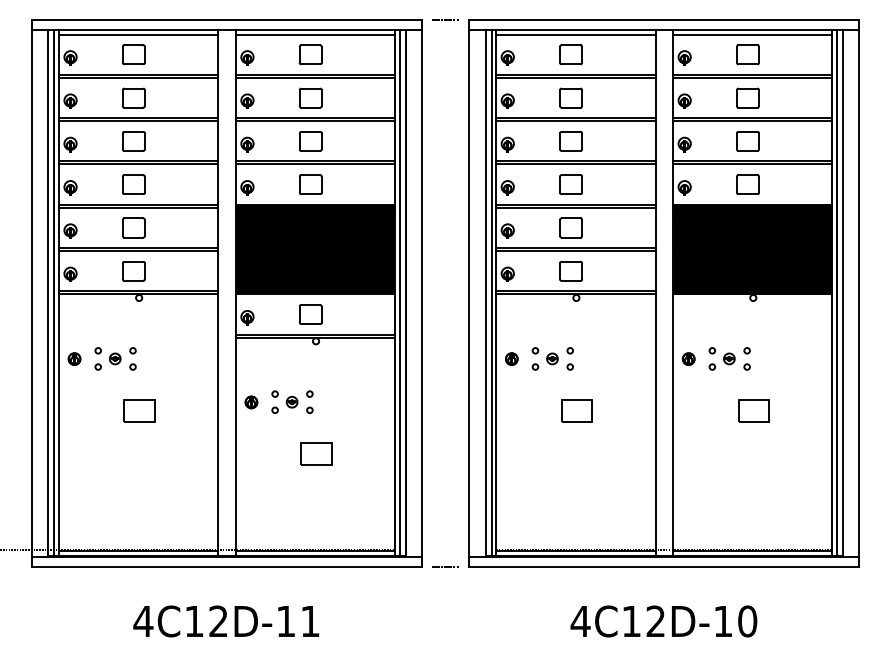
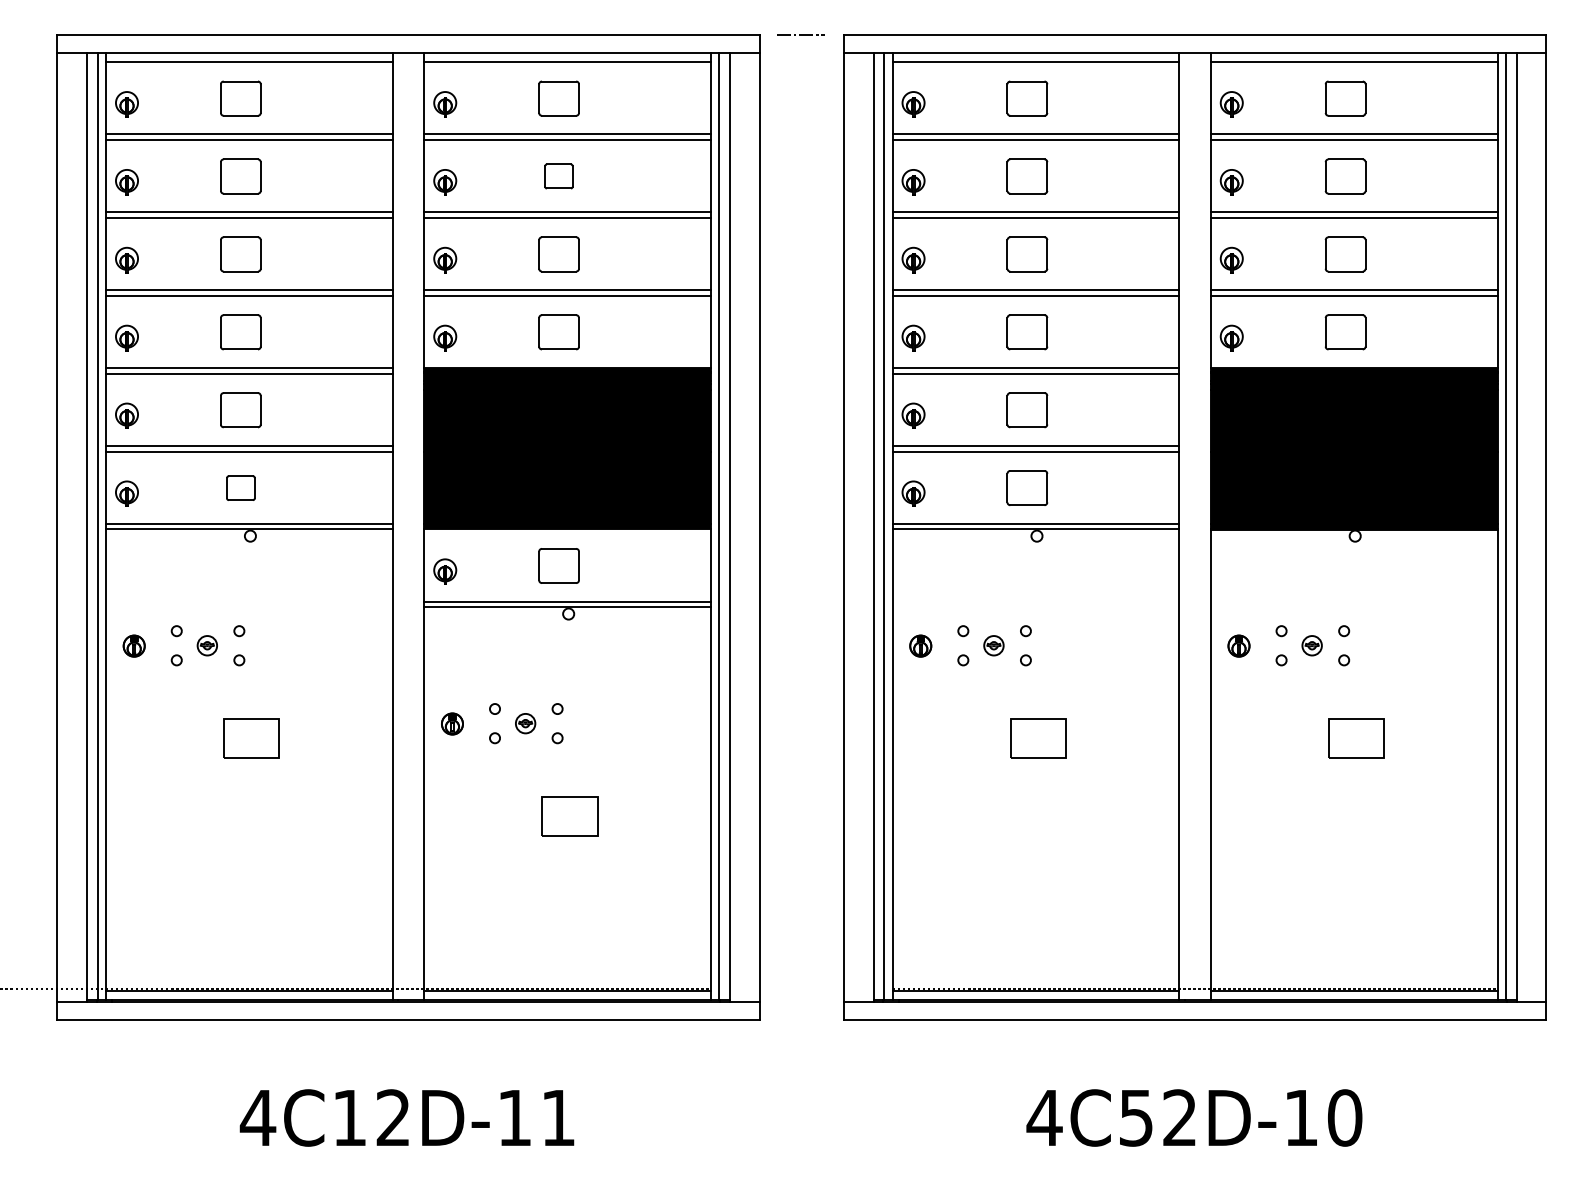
part: (310, 97) -> (558, 175), size x0.7
part: (133, 271) -> (240, 488), size x0.7
line: (444, 567) -> (799, 1020), removed
text: (631, 621) -> (1136, 1118), 4C12D-10 -> 4C52D-10

